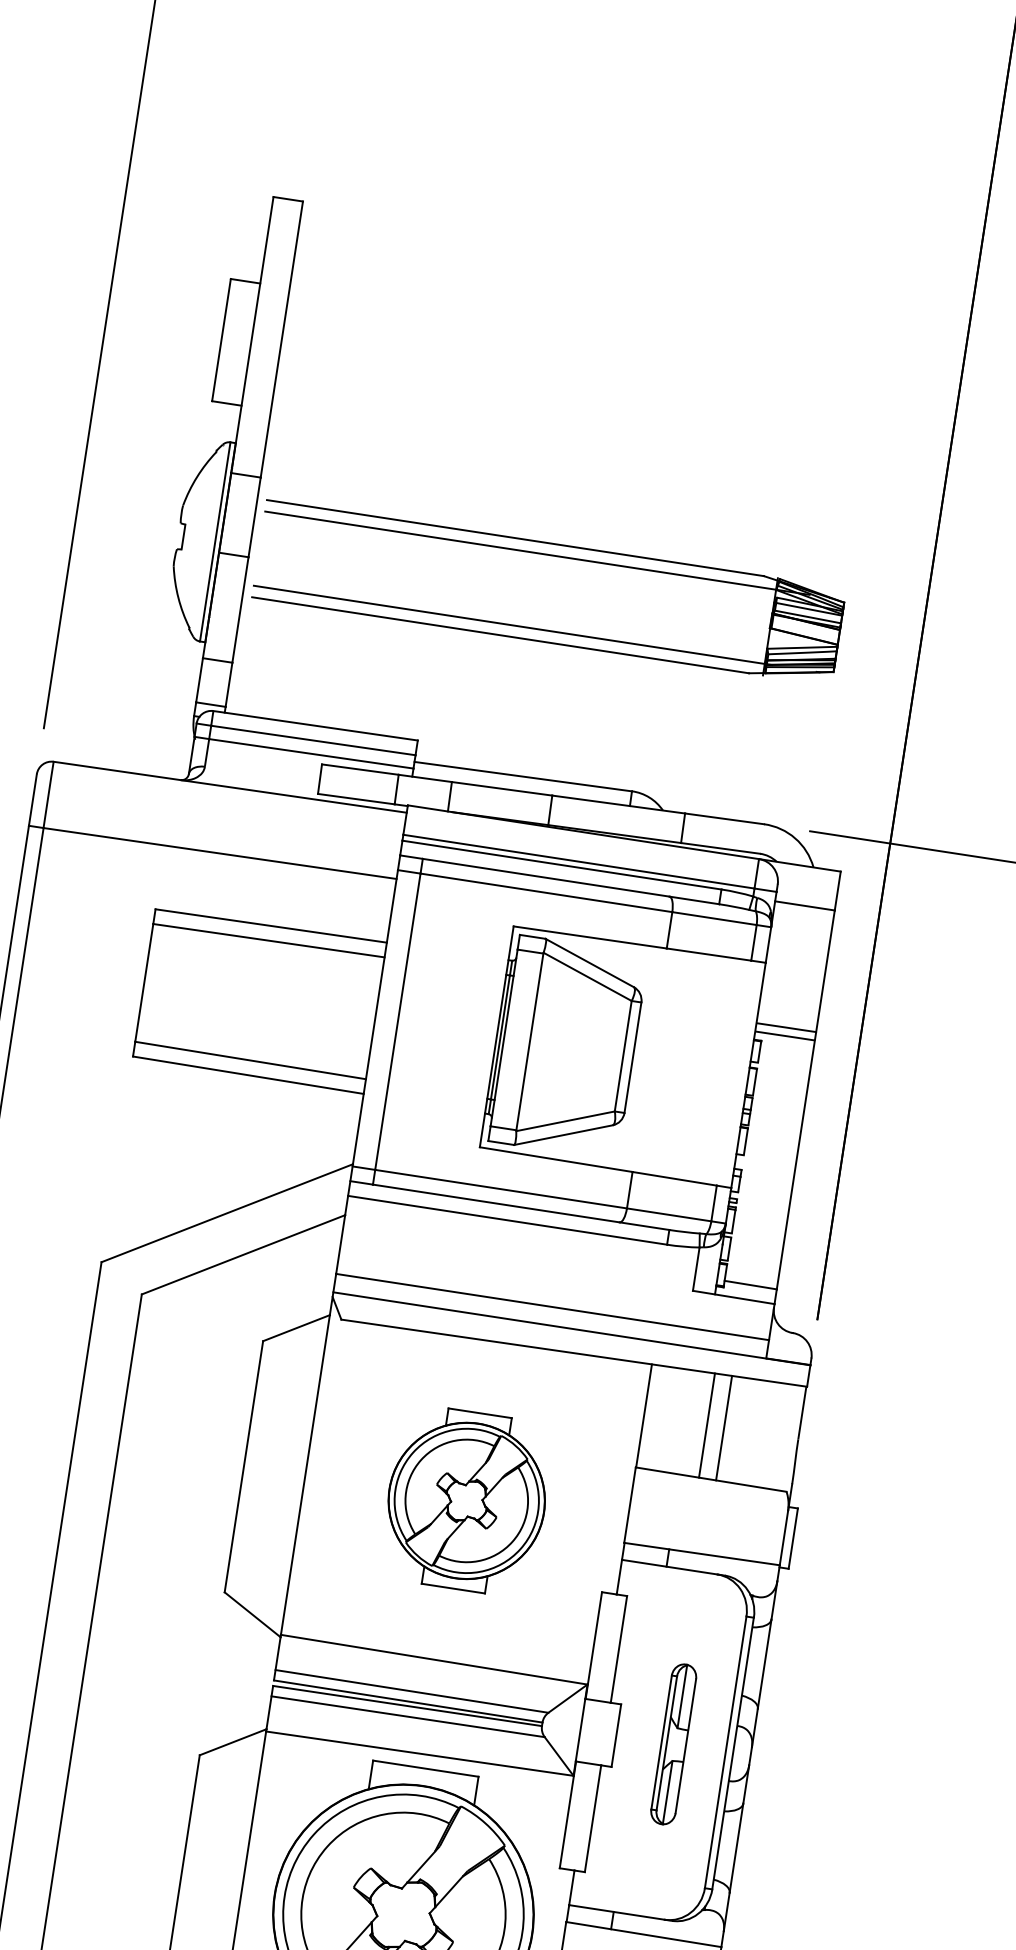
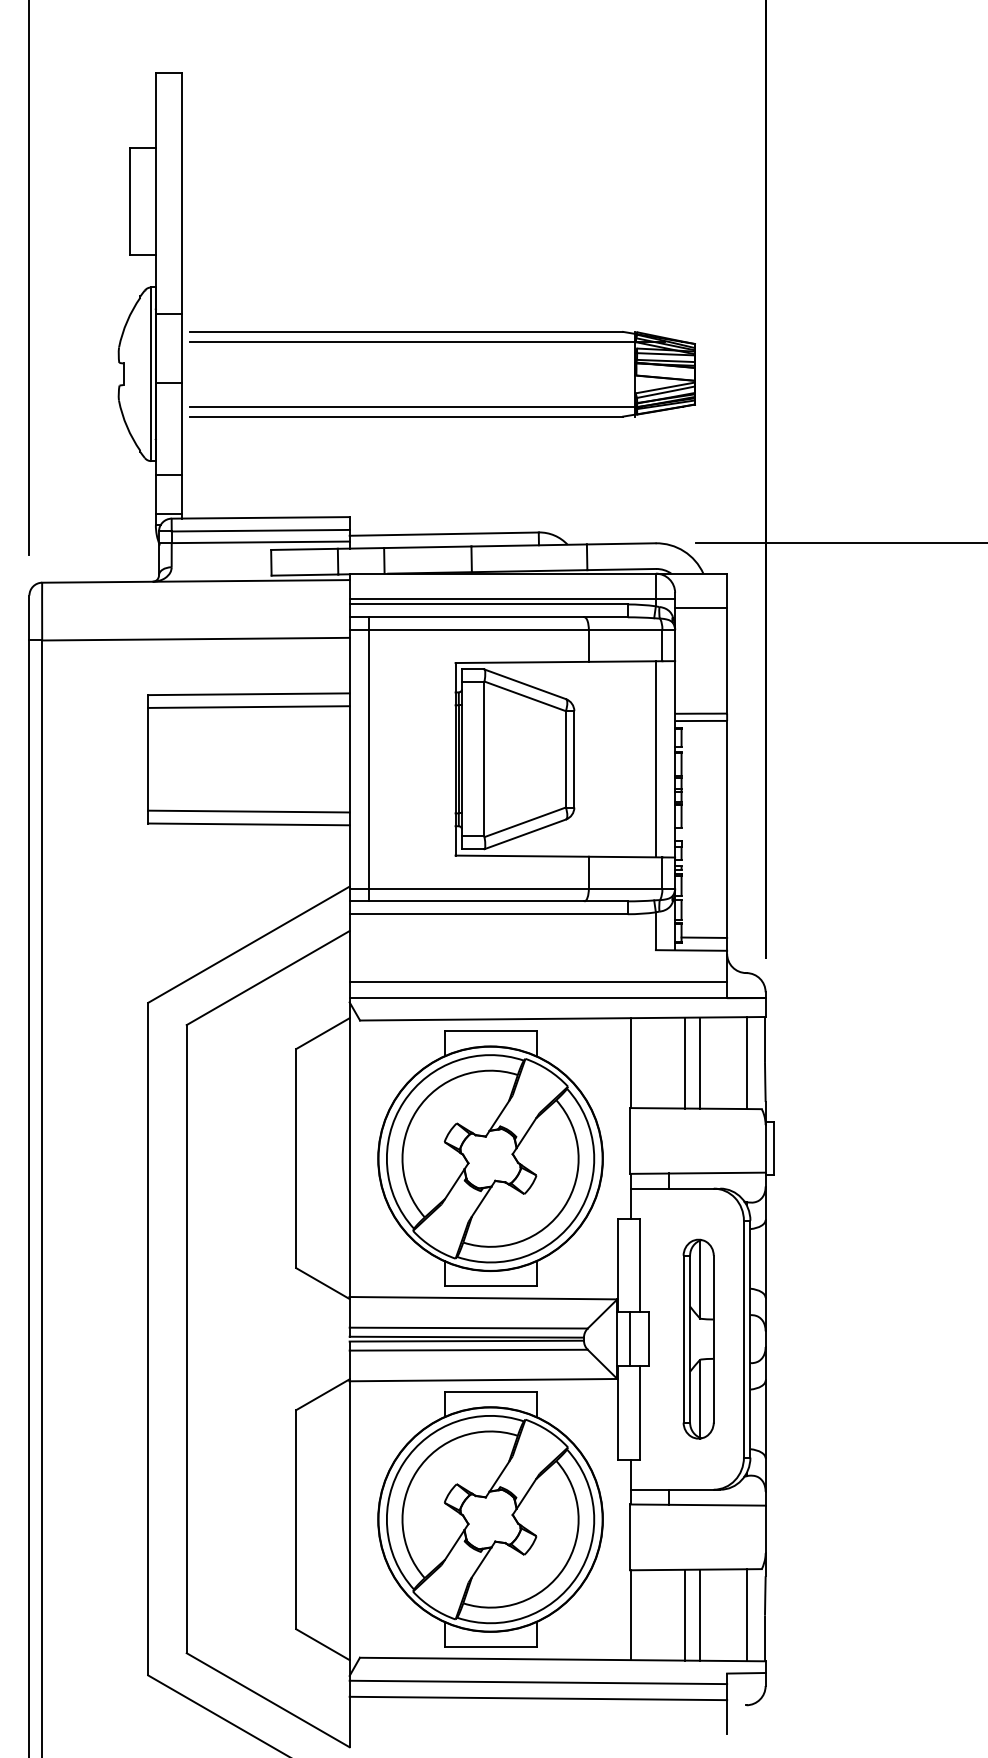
line: (725, 1072) -> (655, 759), added
line: (776, 1436) -> (746, 1063), added
part: (466, 1500) -> (490, 1158), size x1.67
line: (595, 1731) -> (630, 1338), added
part: (673, 1743) -> (698, 1338), size x1.43

